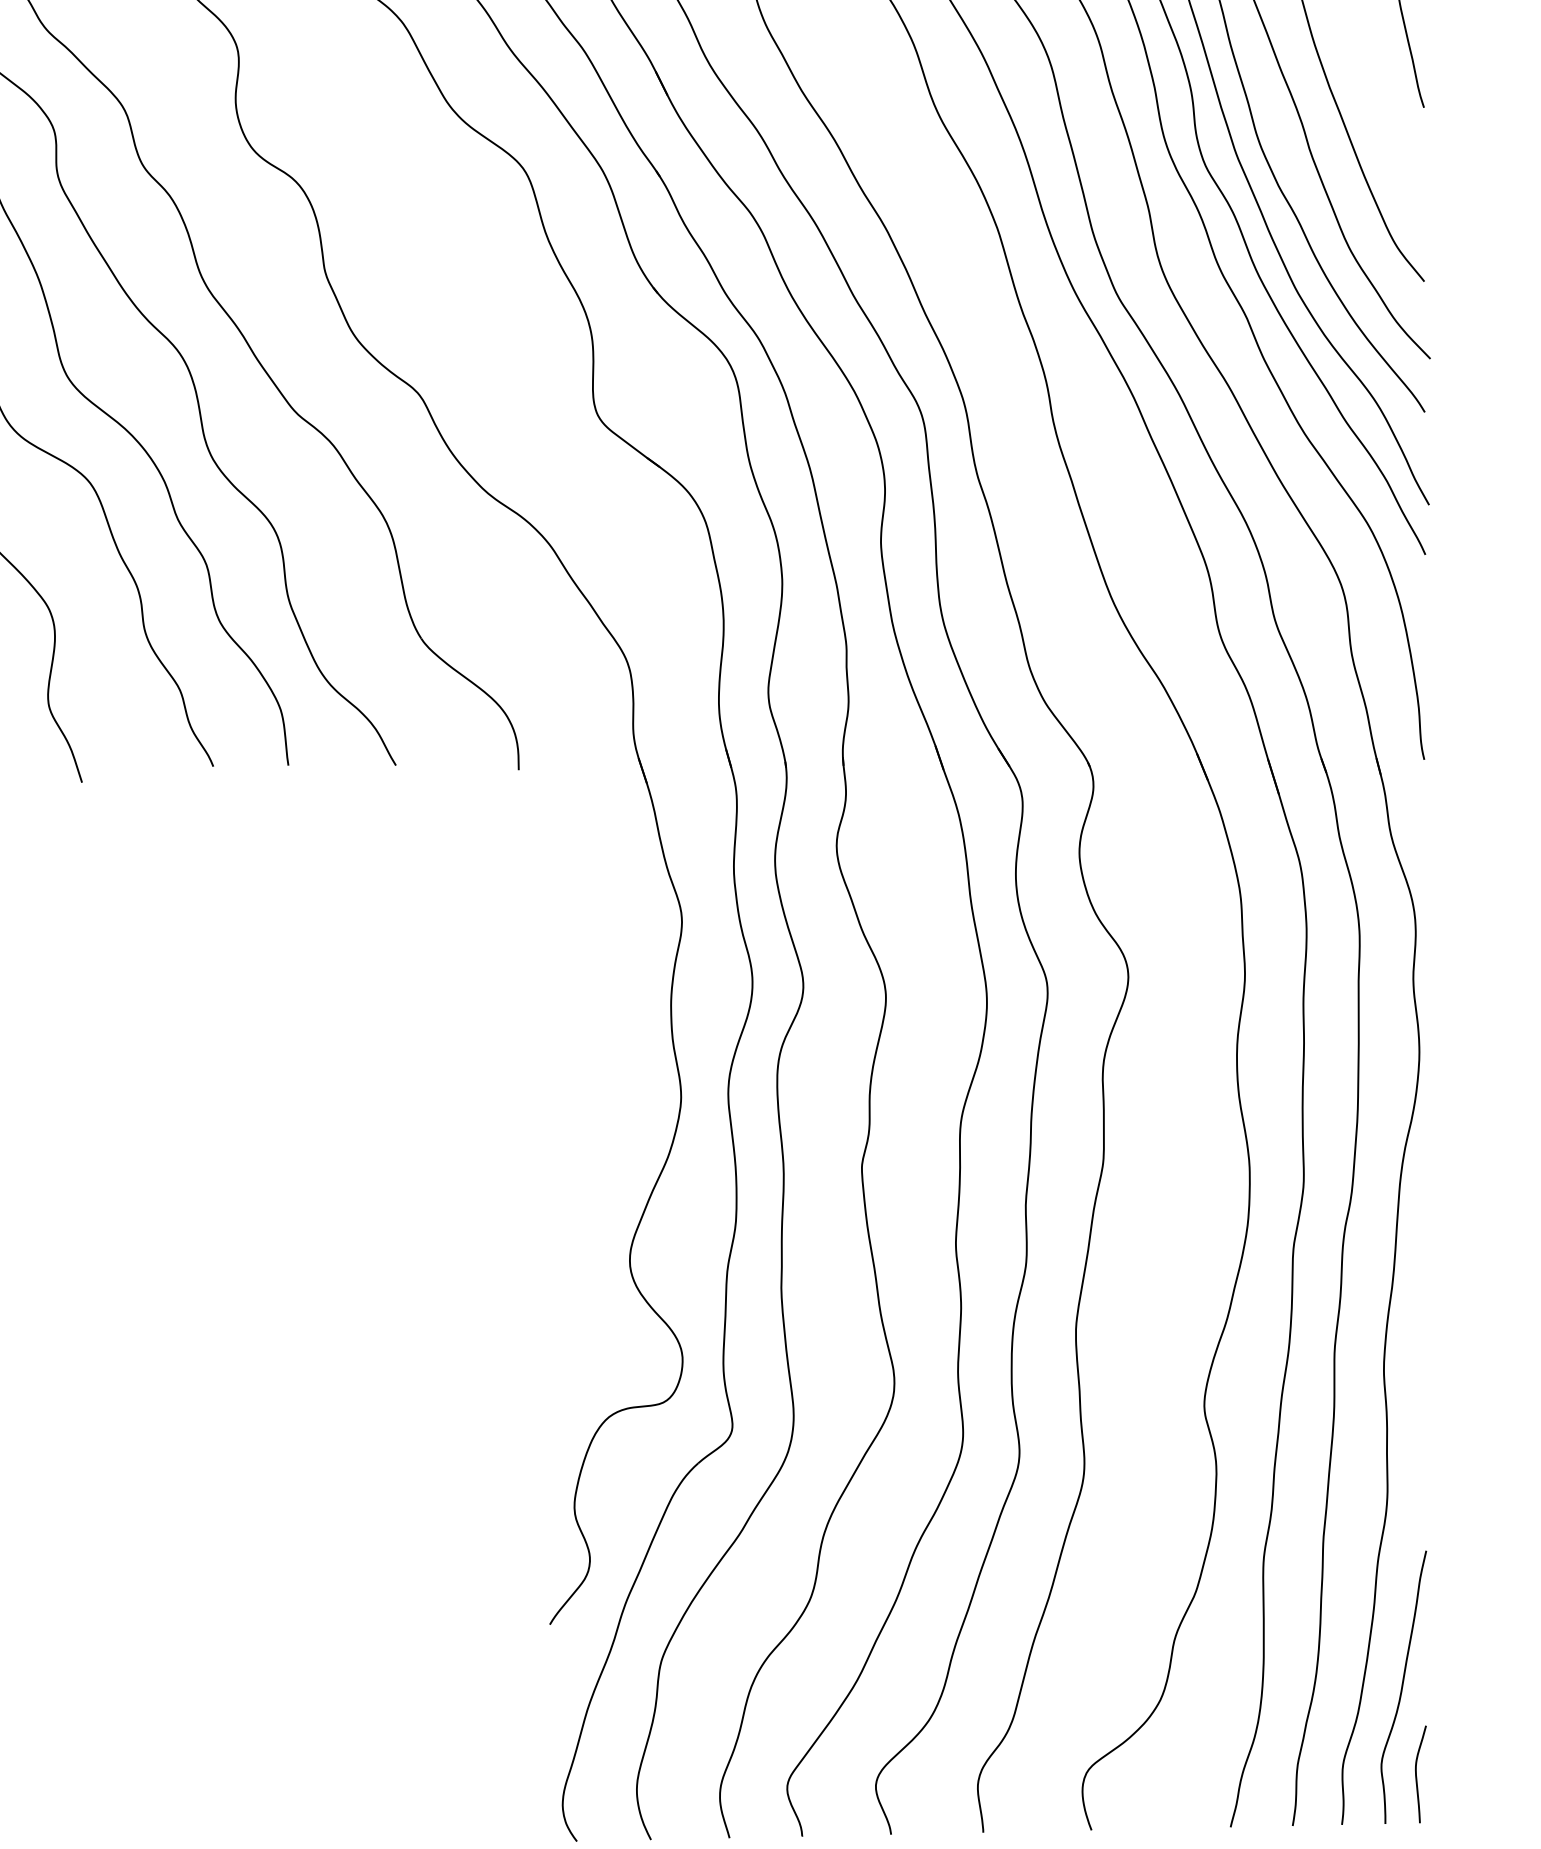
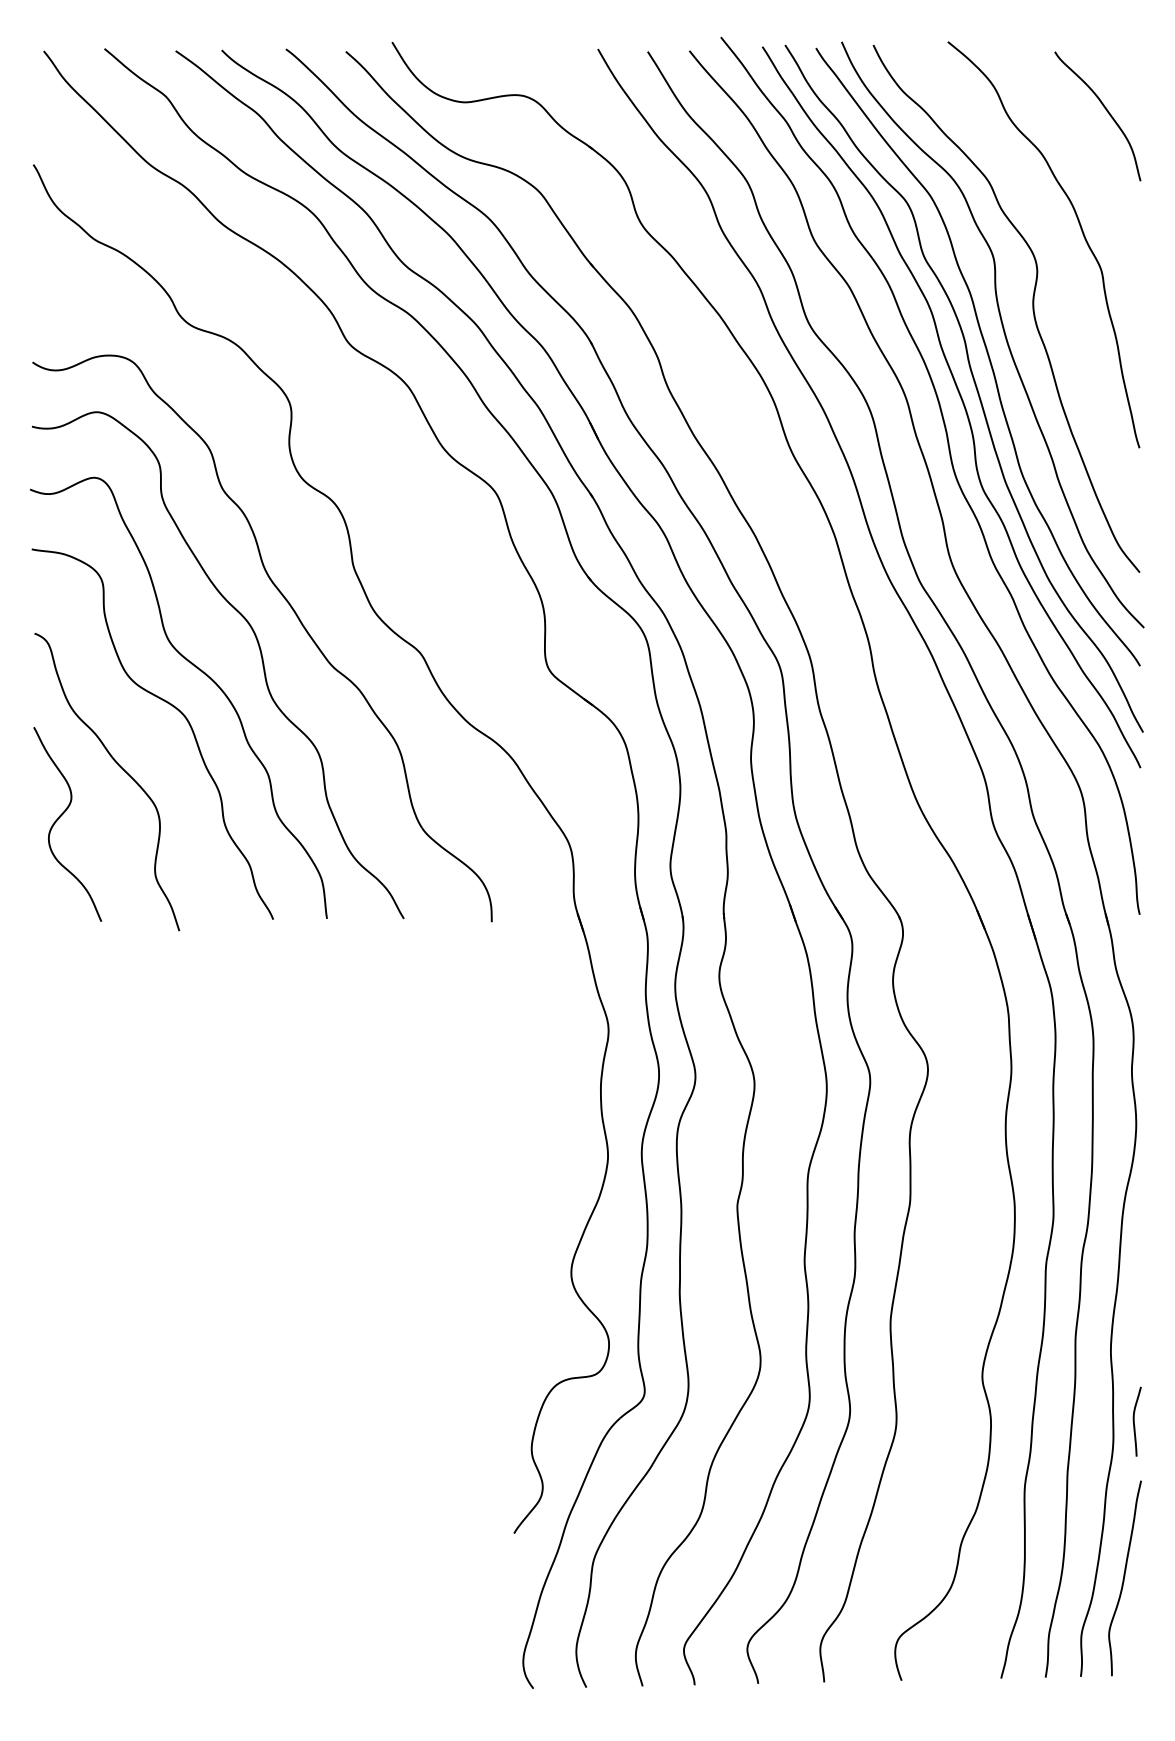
curve: (1416, 1774) -> (1134, 1421), moved

